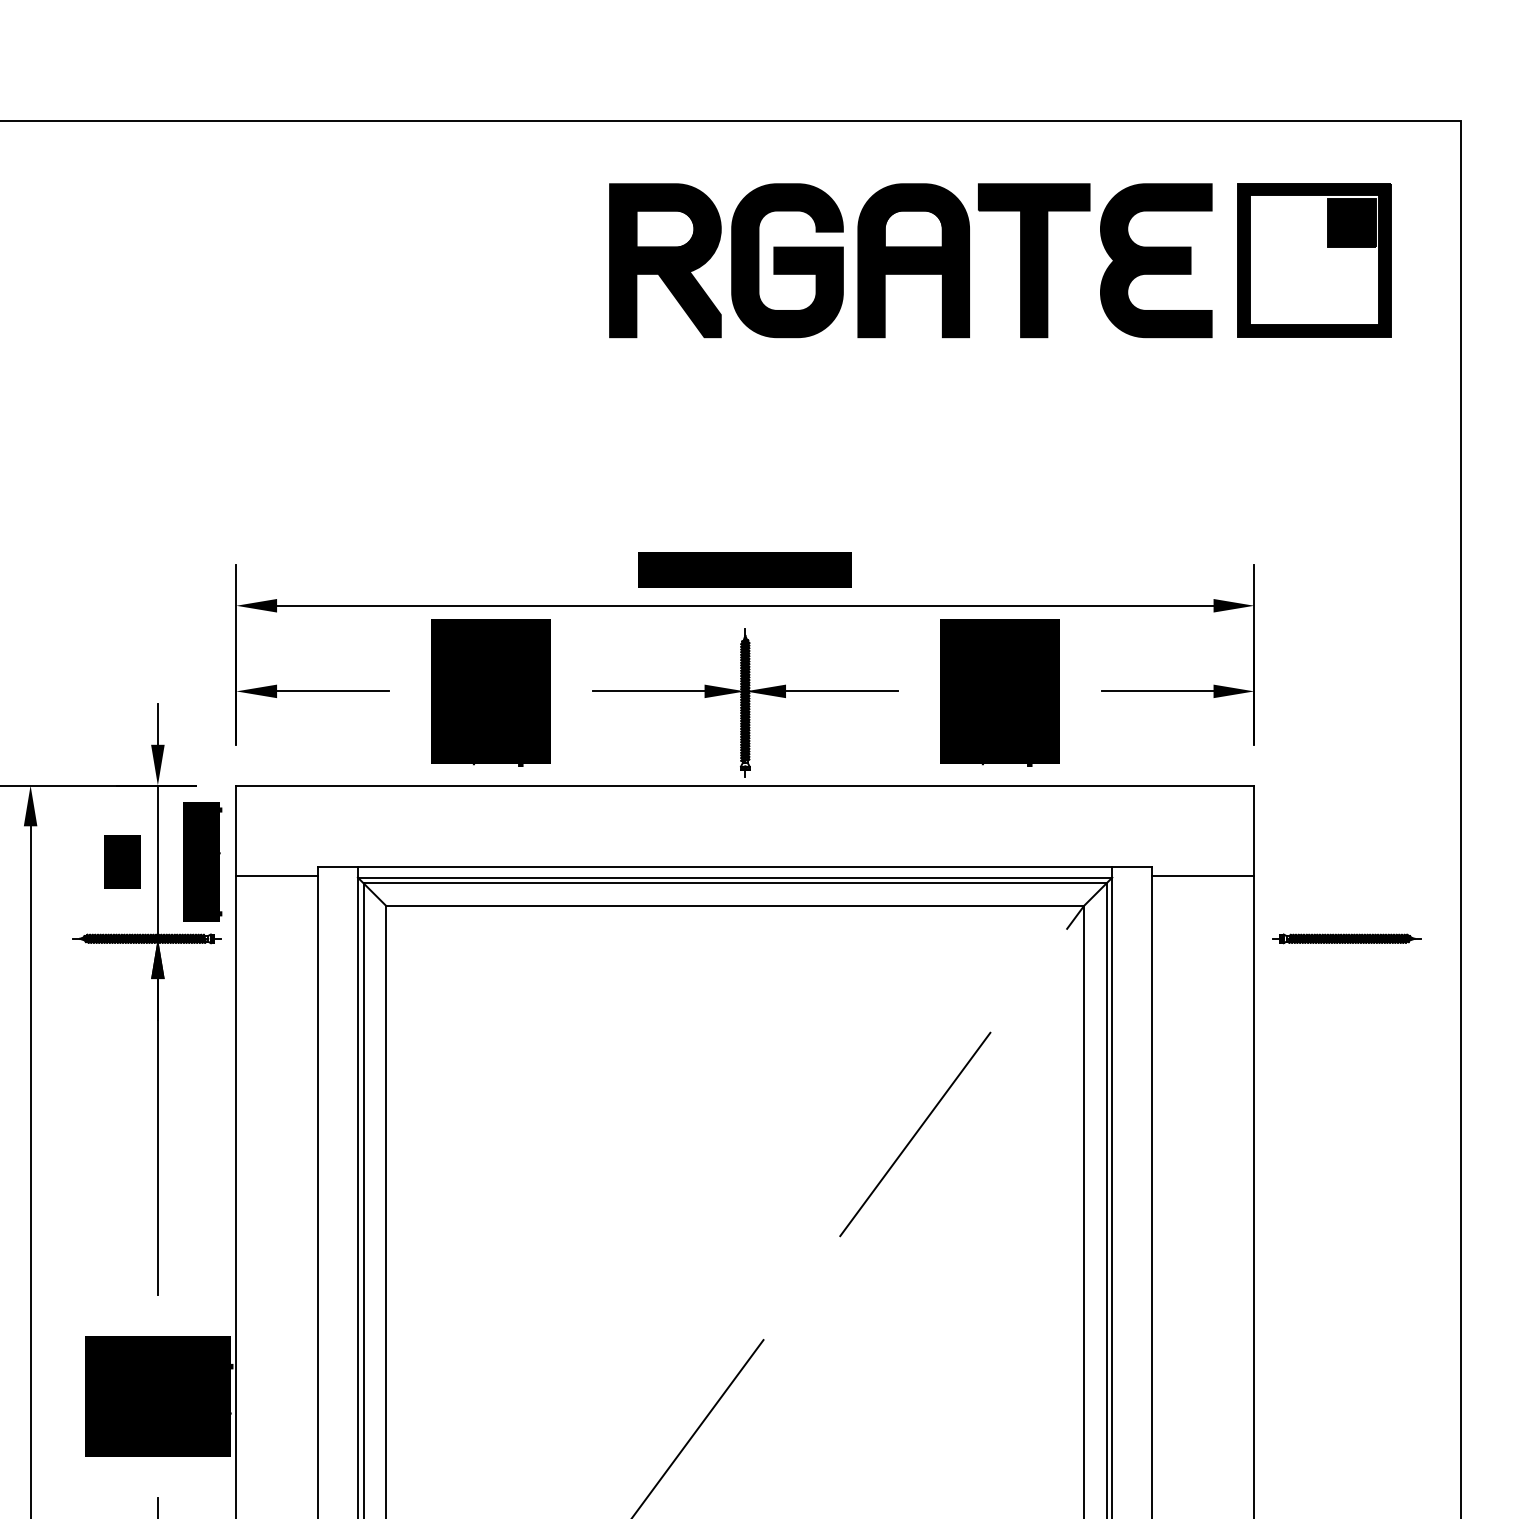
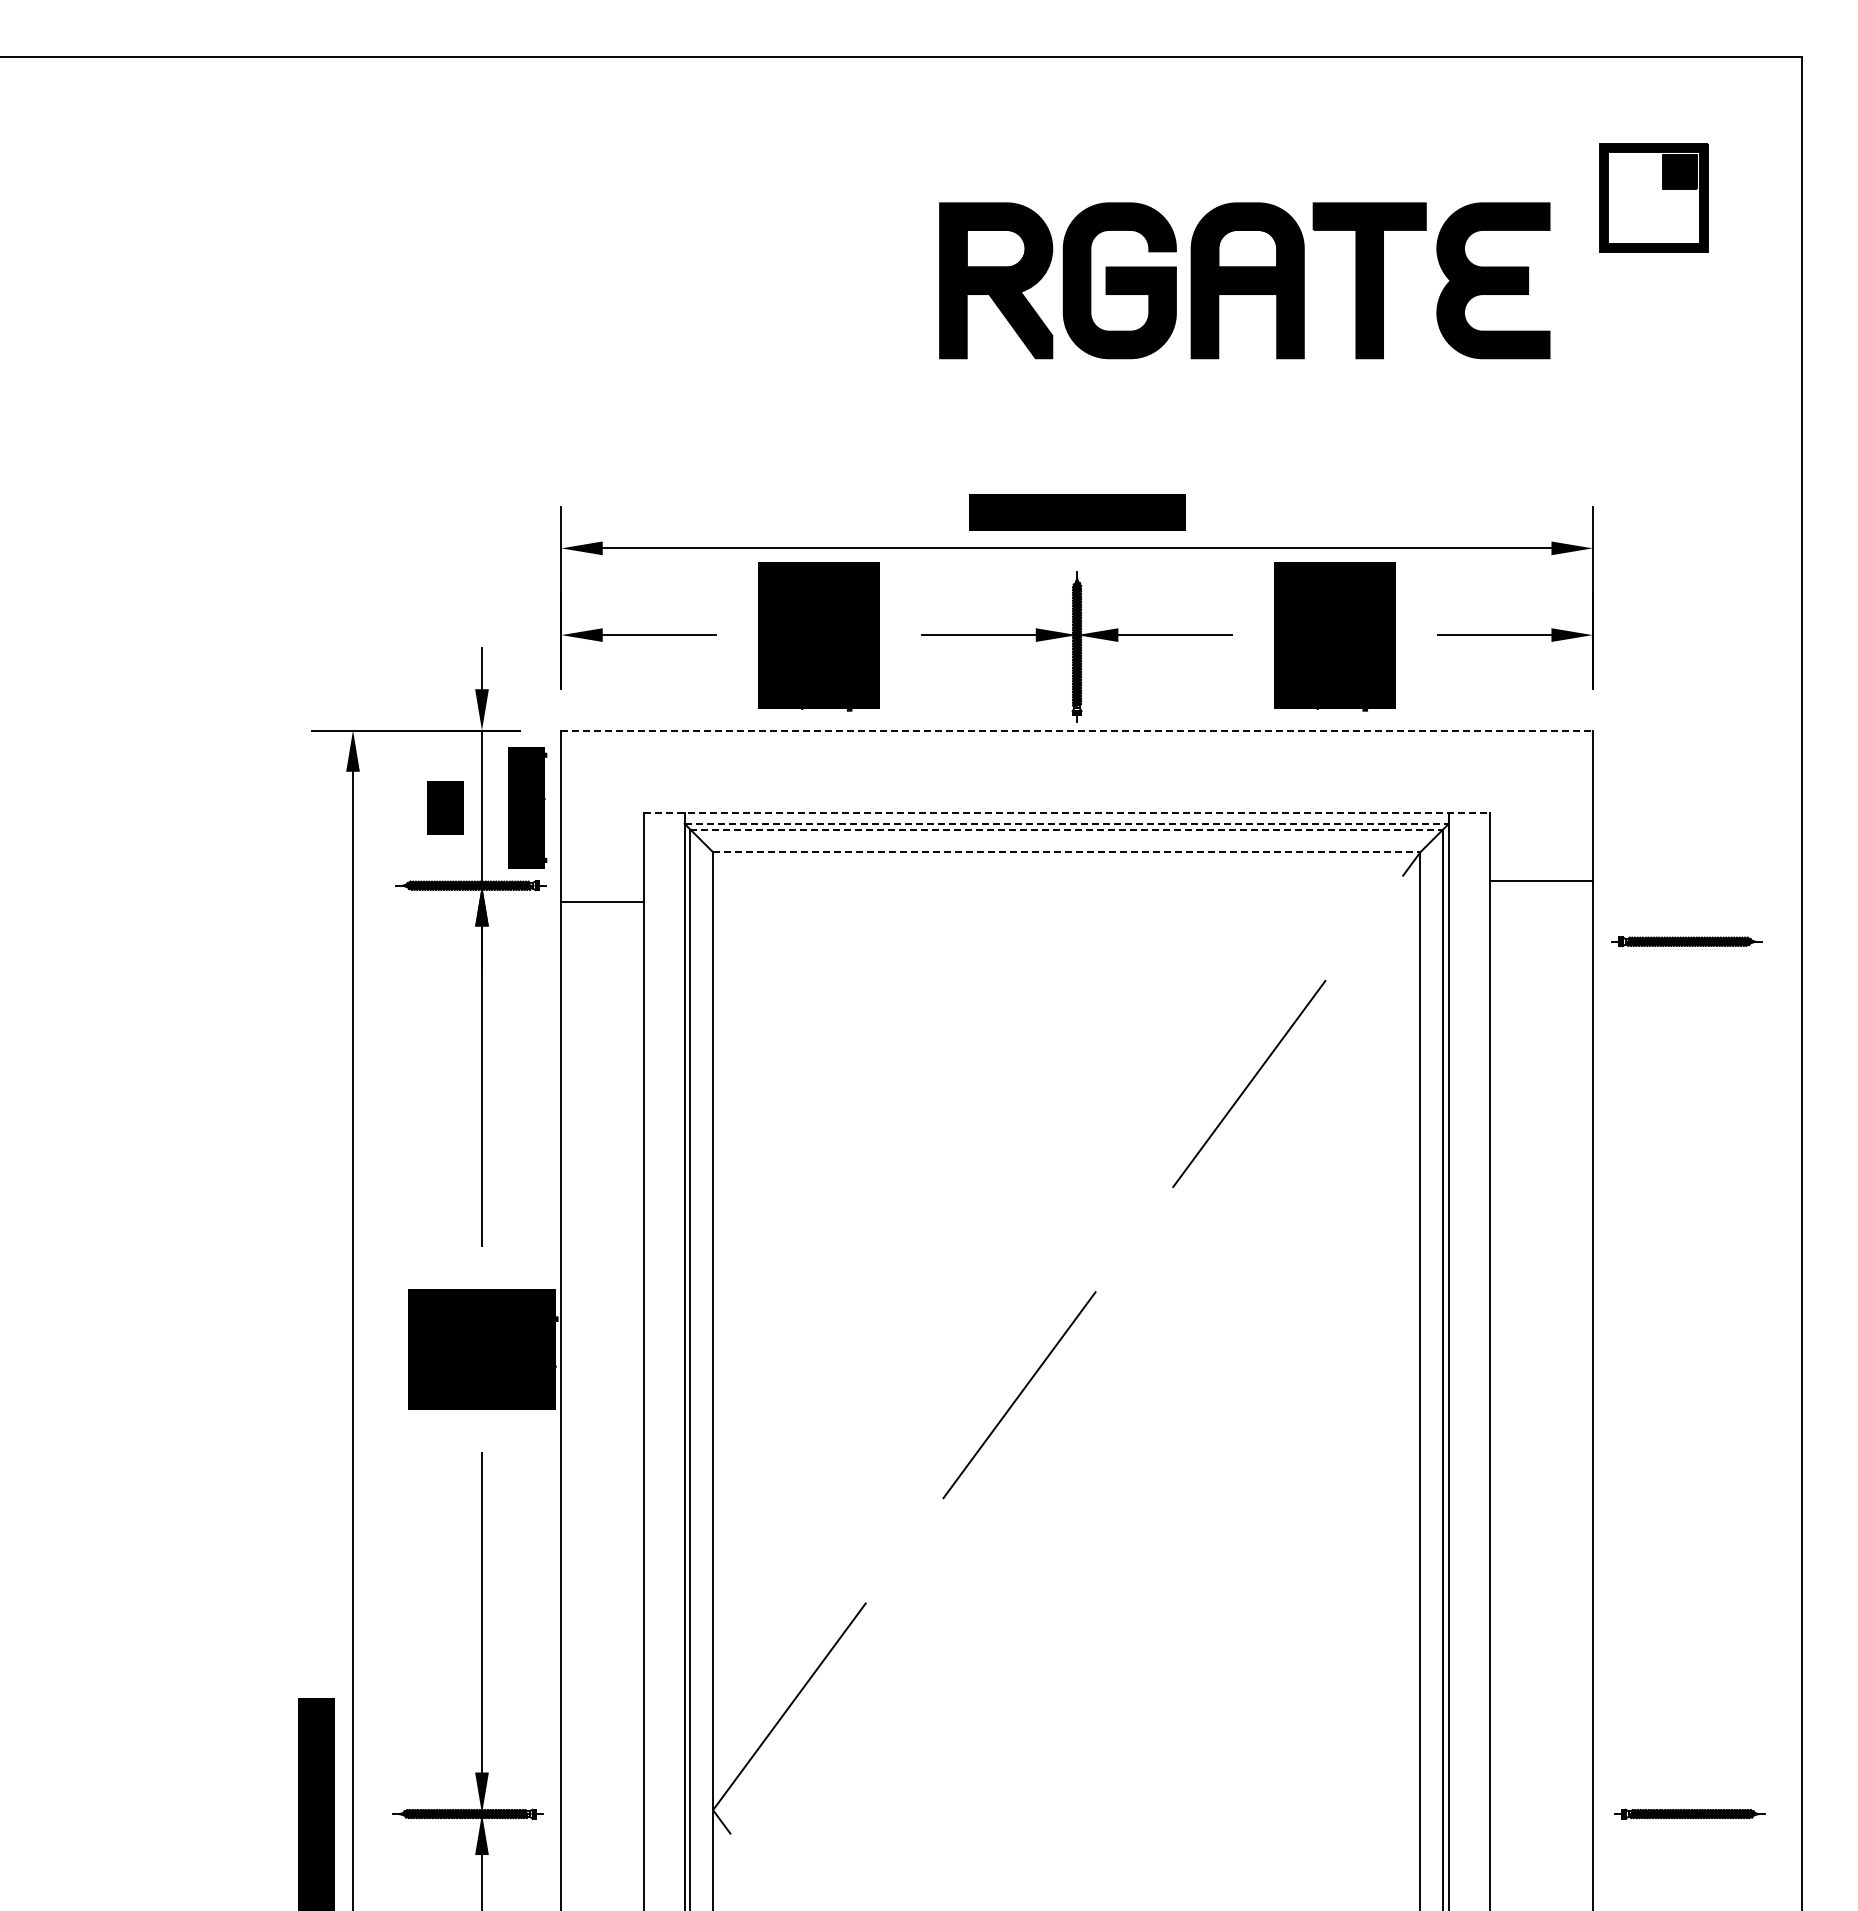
part: (910, 260) -> (1244, 280), moved
part: (1314, 260) -> (1653, 198), size x0.7
line: (745, 785) -> (1077, 730), solid -> dashed
line: (734, 867) -> (1066, 813), solid -> dashed
line: (276, 876) -> (602, 902), moved
line: (1202, 876) -> (1540, 881), moved
line: (735, 877) -> (1067, 823), solid -> dashed
line: (735, 883) -> (1067, 829), solid -> dashed
line: (734, 905) -> (1066, 852), solid -> dashed
part: (1346, 938) -> (1686, 941), moved

